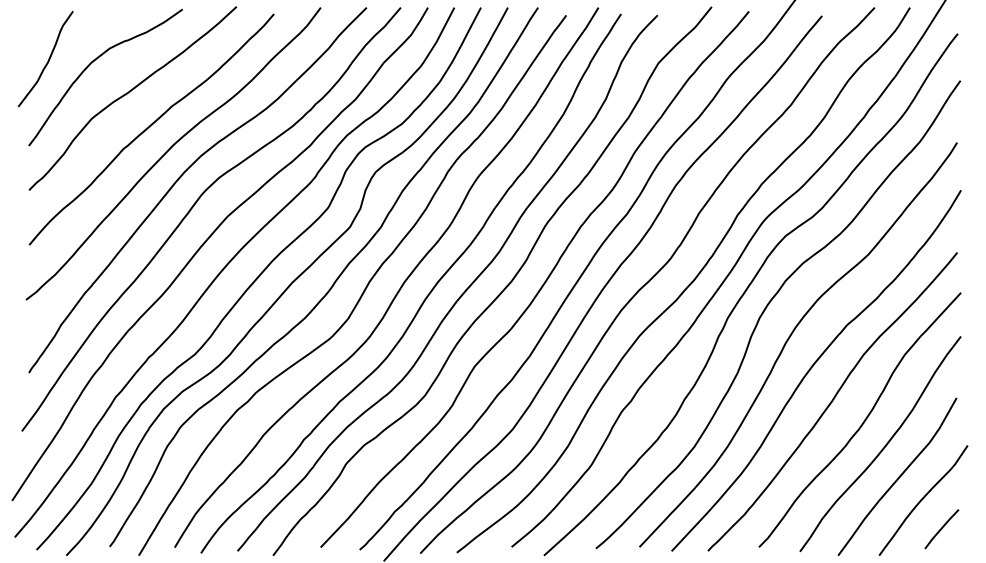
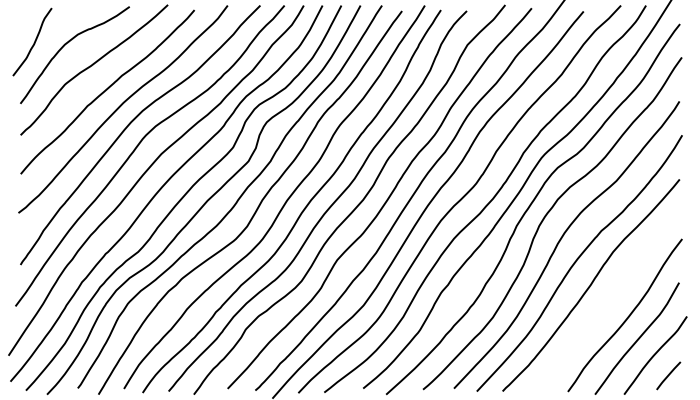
curve: (862, 421) -> (612, 299), removed

